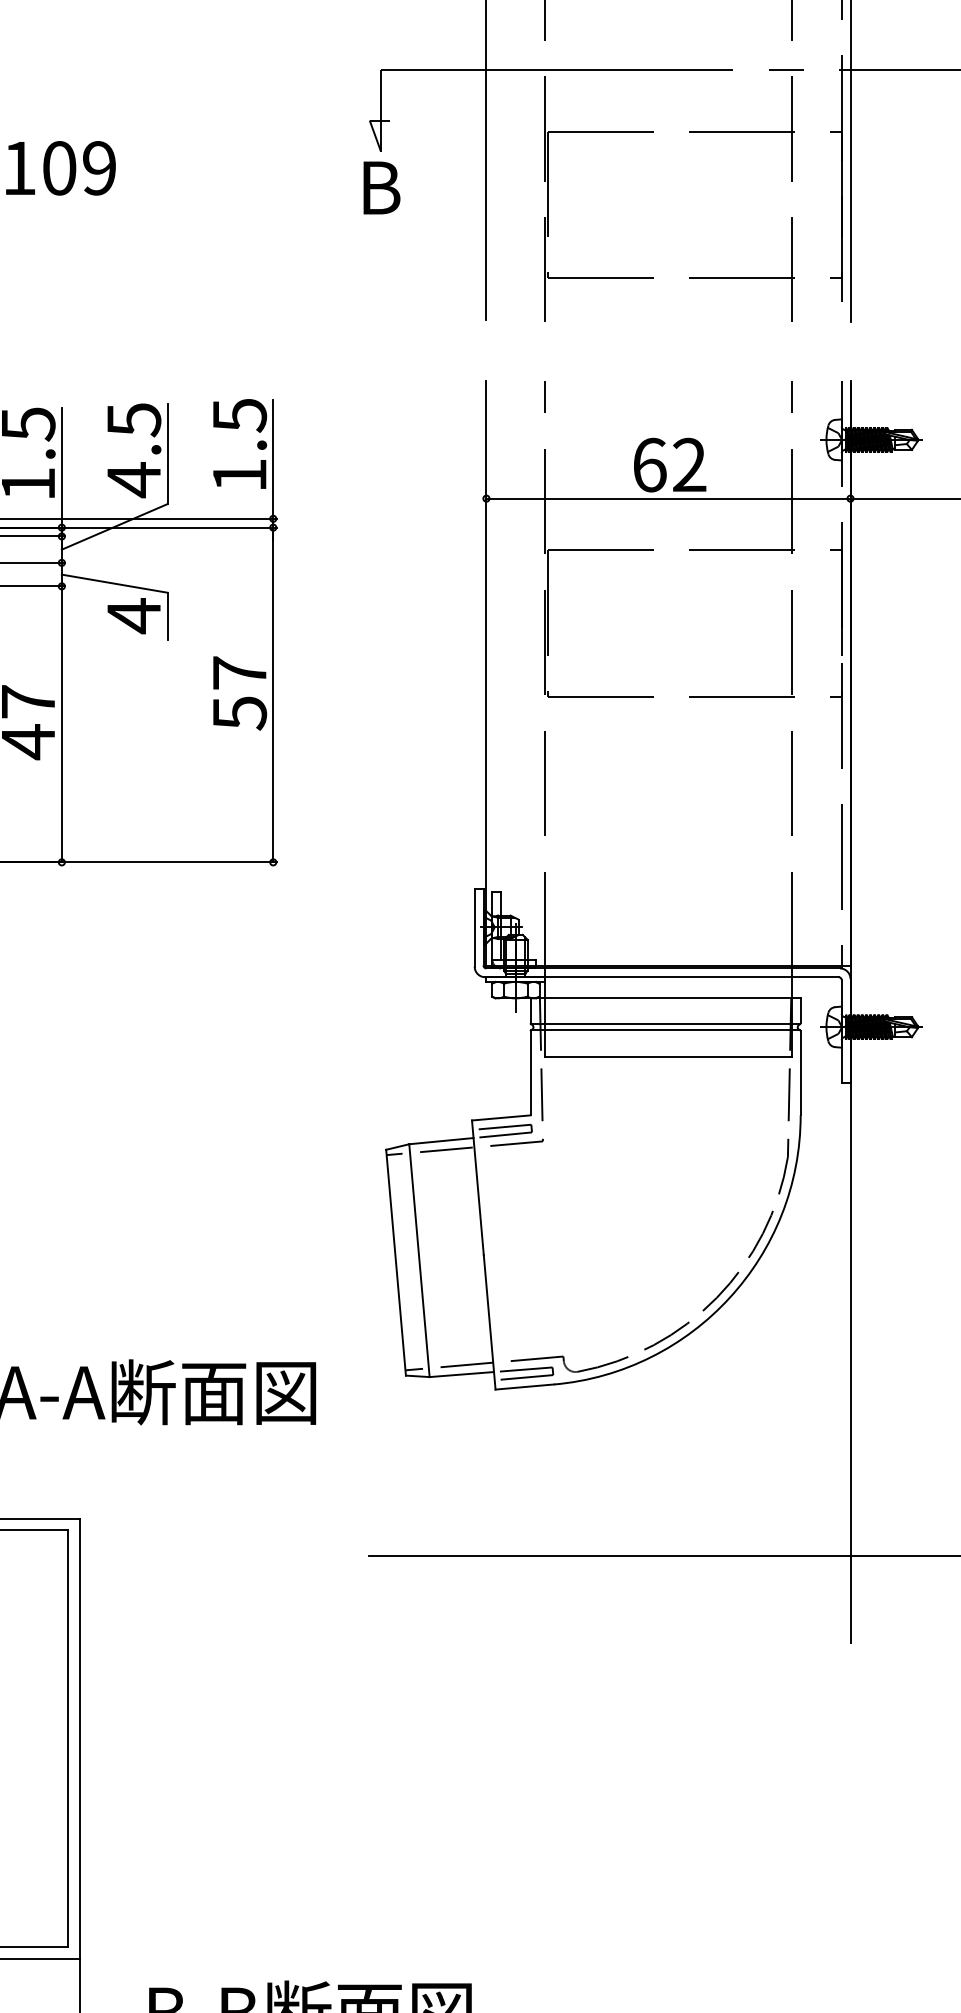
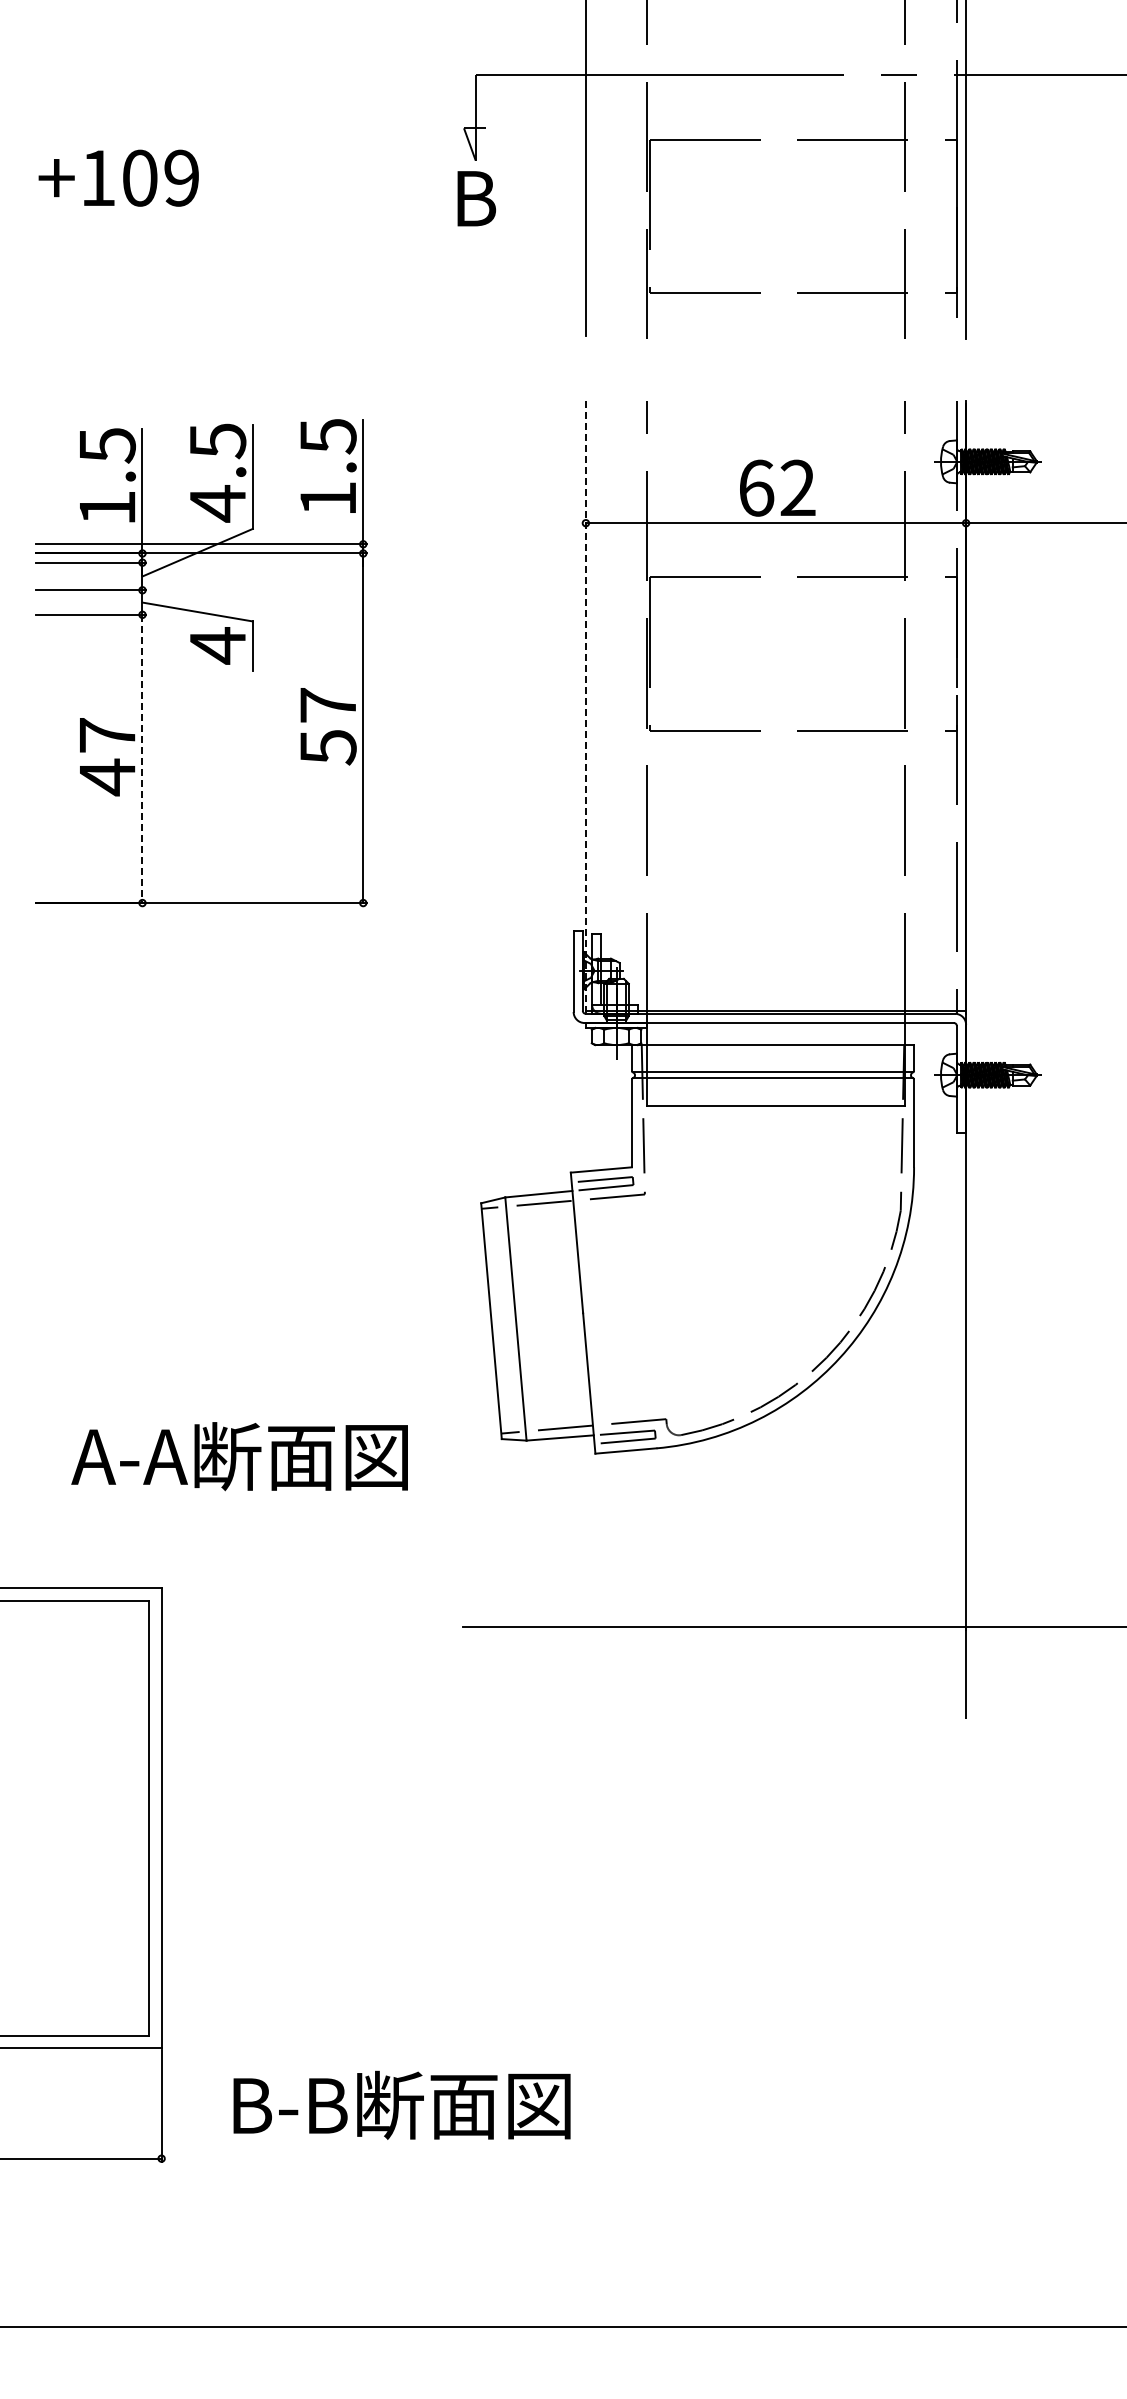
line: (486, 675) -> (585, 707), solid -> dashed
line: (61, 724) -> (142, 759), solid -> dashed

